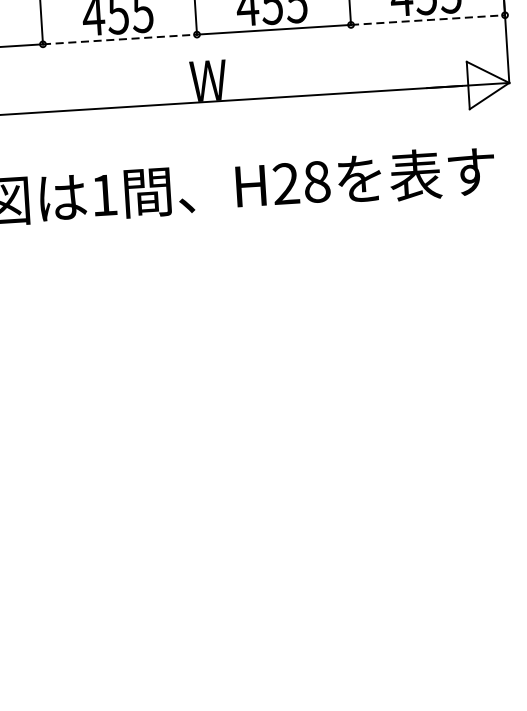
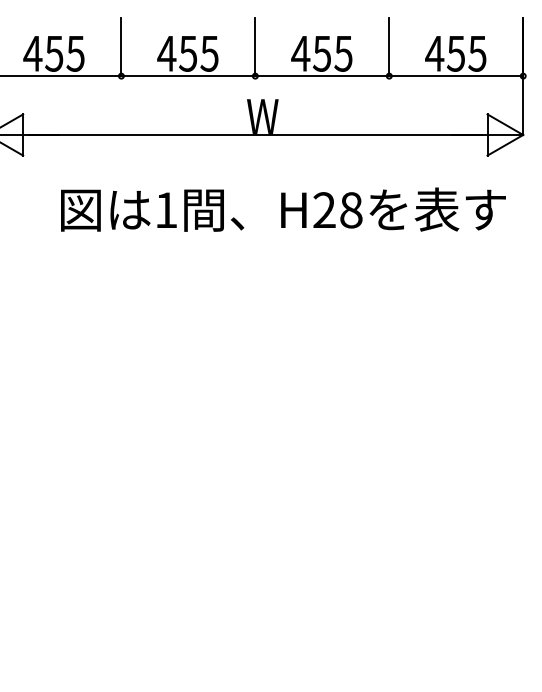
line: (428, 20) -> (456, 76), dashed -> solid
line: (120, 39) -> (188, 76), dashed -> solid

